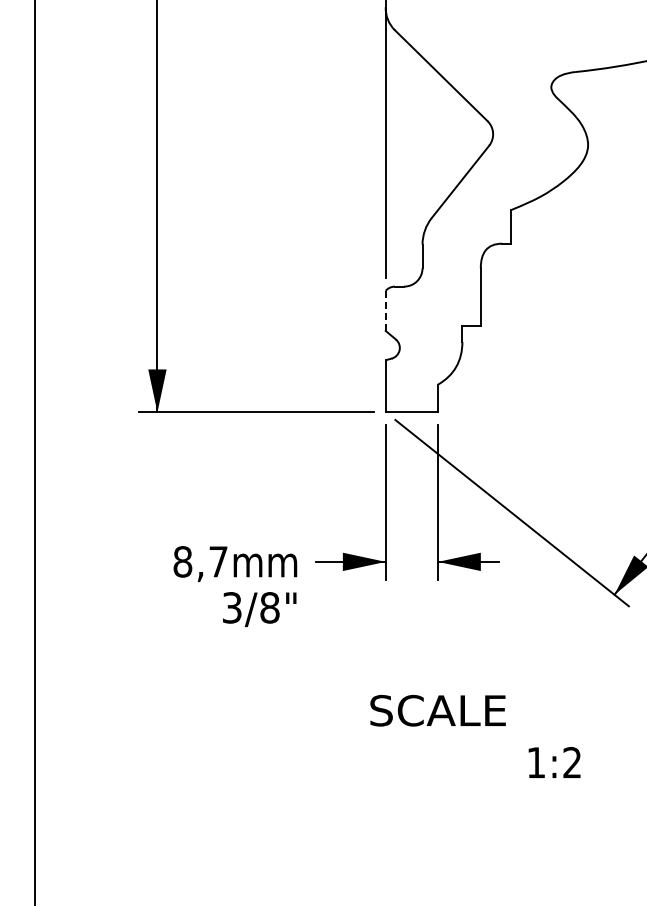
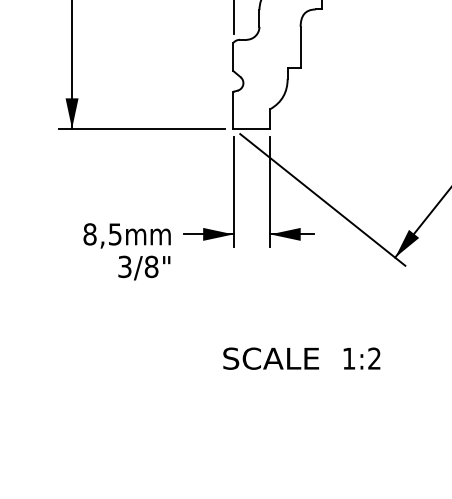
line: (385, 310) -> (233, 56), dashed -> solid
text: (218, 561) -> (115, 234), 8,7 -> 8,5
text: (437, 710) -> (270, 358), moved
text: (554, 762) -> (361, 358), moved

